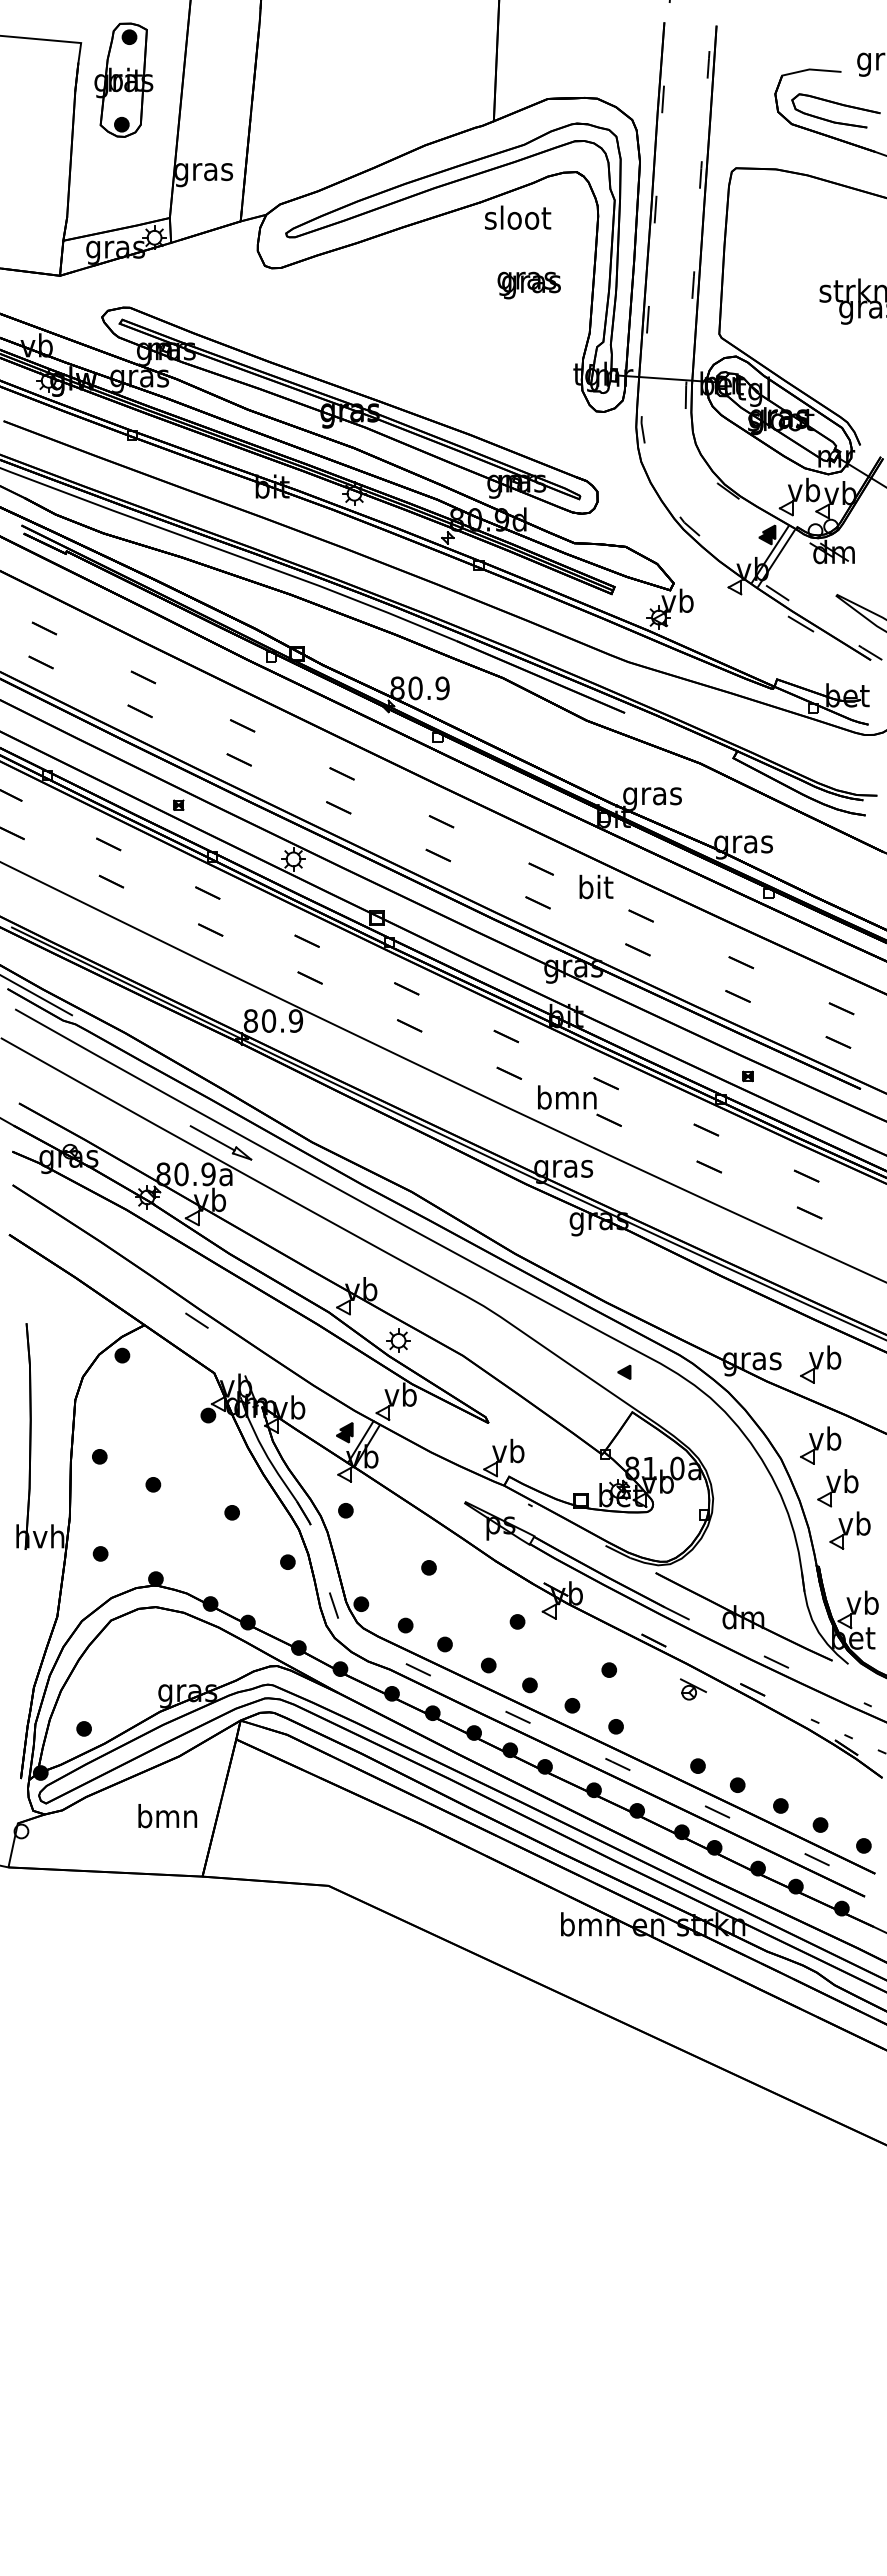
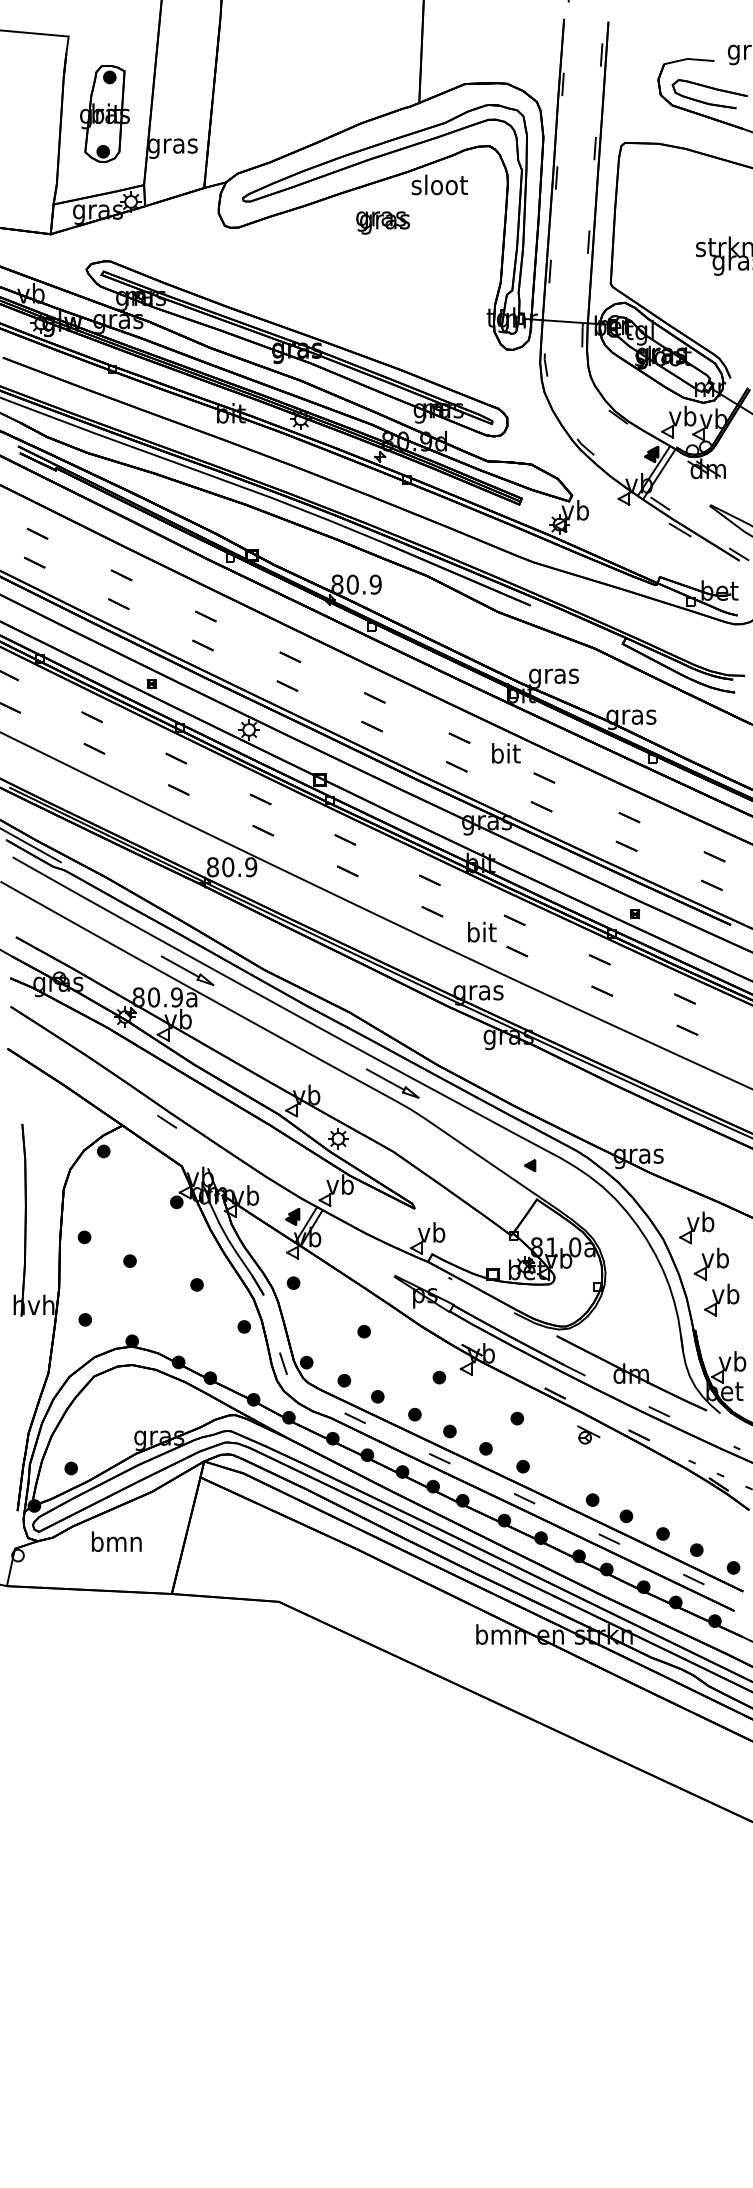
part: (123, 79) -> (104, 113), moved
text: (528, 285) -> (382, 222), moved
text: (567, 1097) -> (481, 932), bmn -> bit
part: (462, 1275) -> (392, 1083), added
part: (820, 1364) -> (696, 1158), removed
text: (167, 1816) -> (116, 1542), moved

